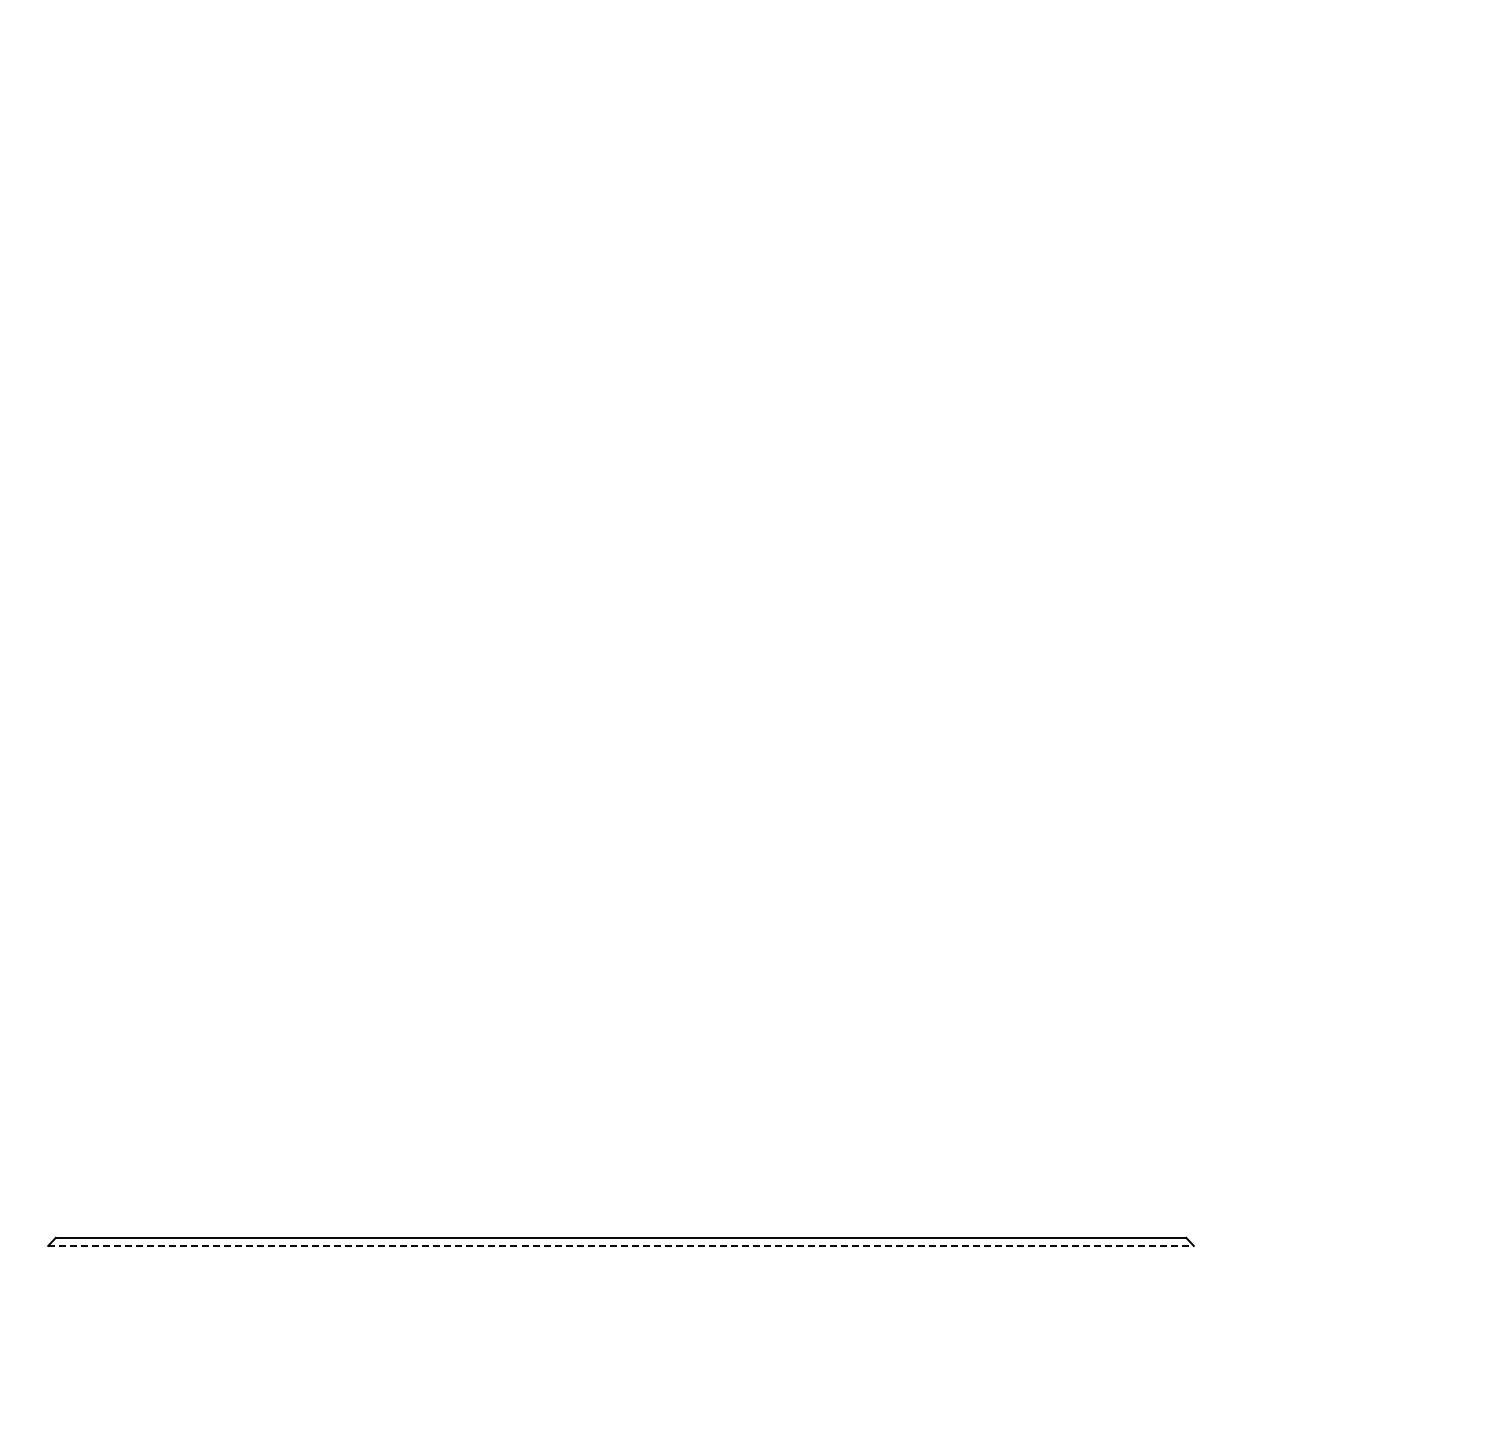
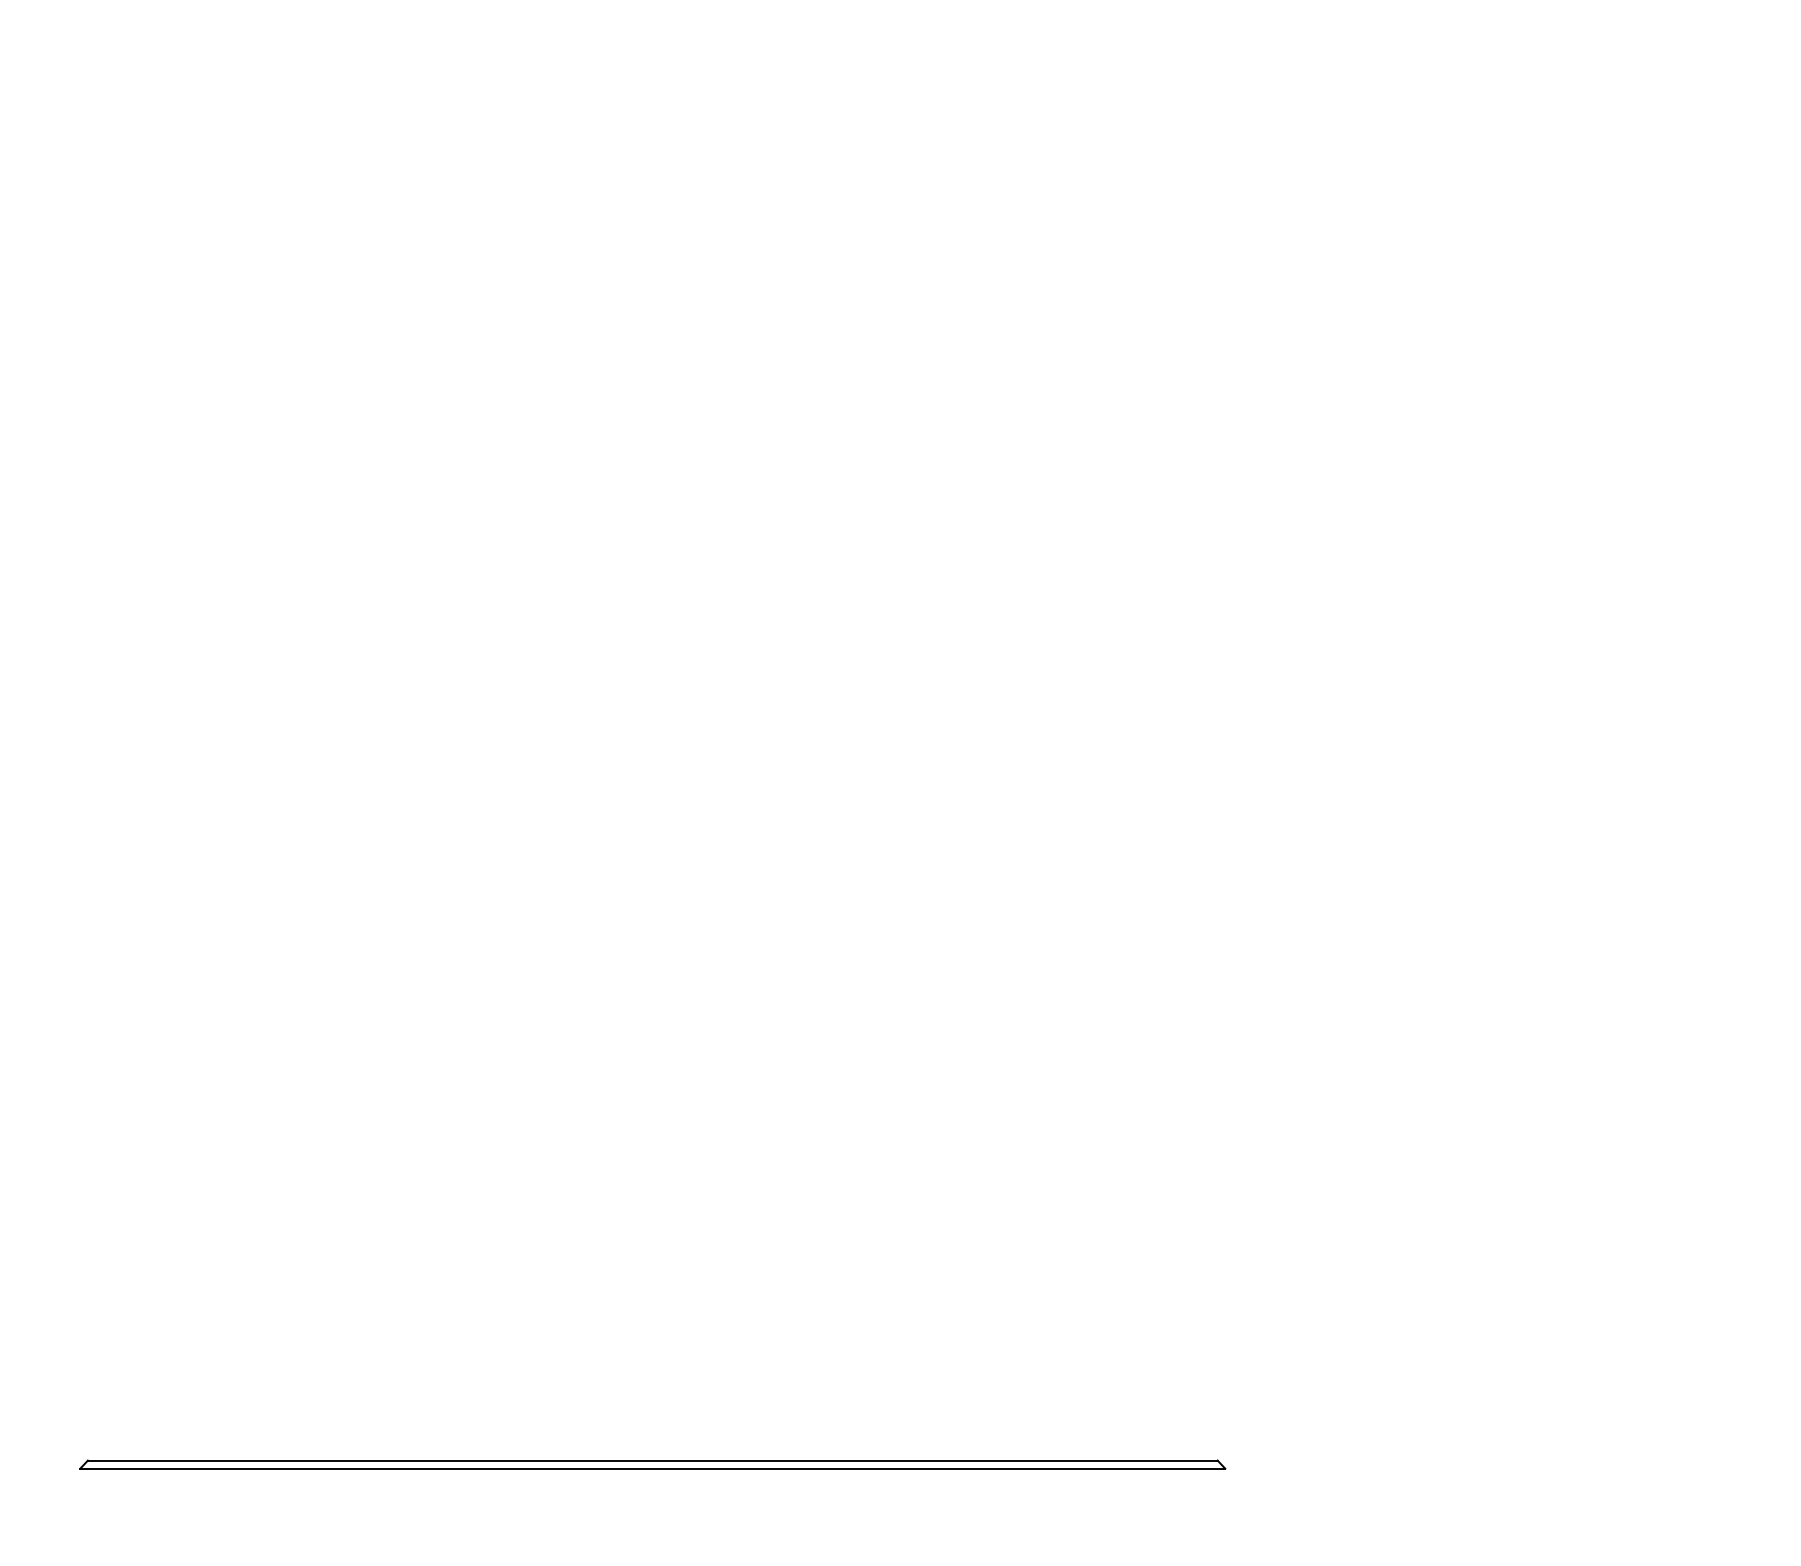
line: (621, 1245) -> (653, 1468), dashed -> solid

